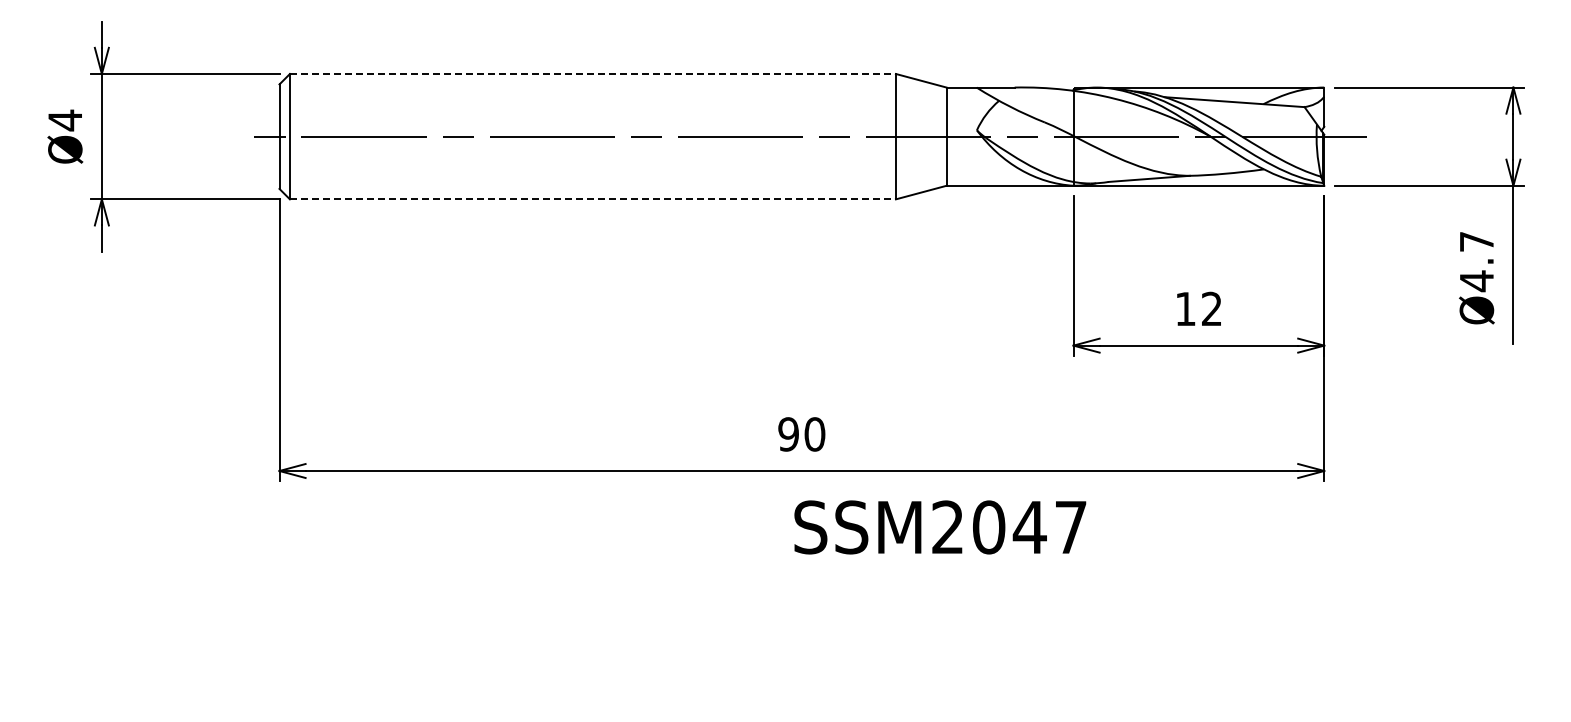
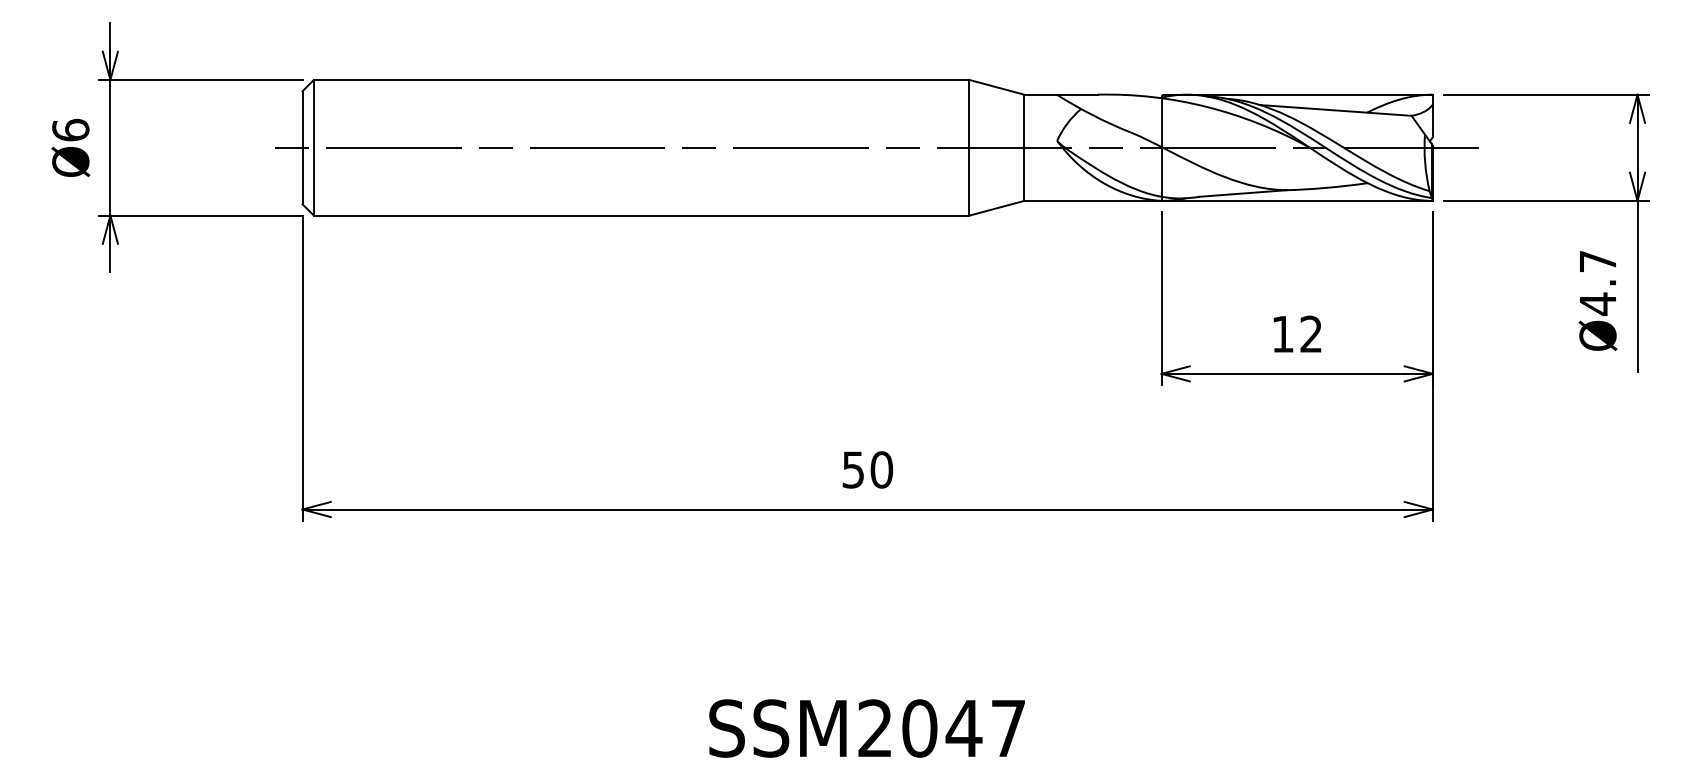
line: (592, 73) -> (641, 79), dashed -> solid
text: (65, 120) -> (71, 130), Ø4 -> Ø6
line: (592, 199) -> (641, 215), dashed -> solid
text: (788, 434) -> (853, 470), 90 -> 50
text: (940, 527) -> (867, 728), moved

